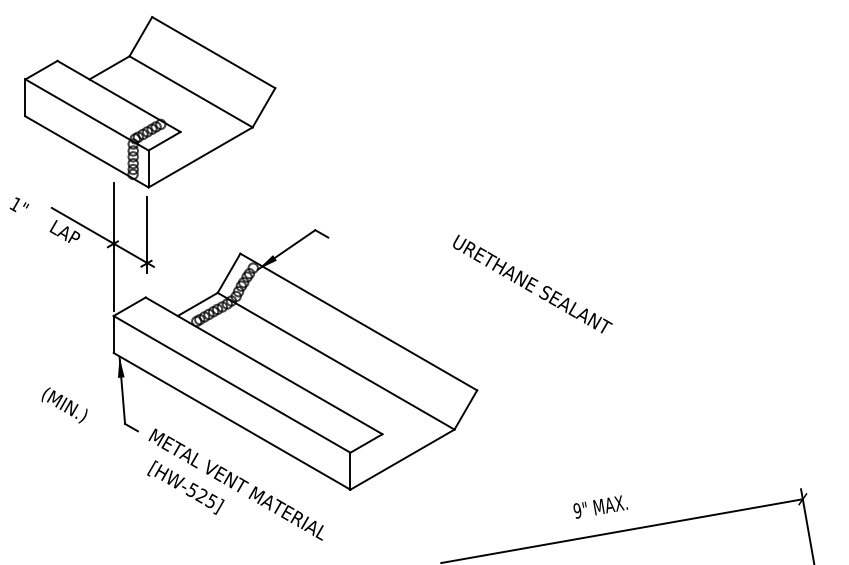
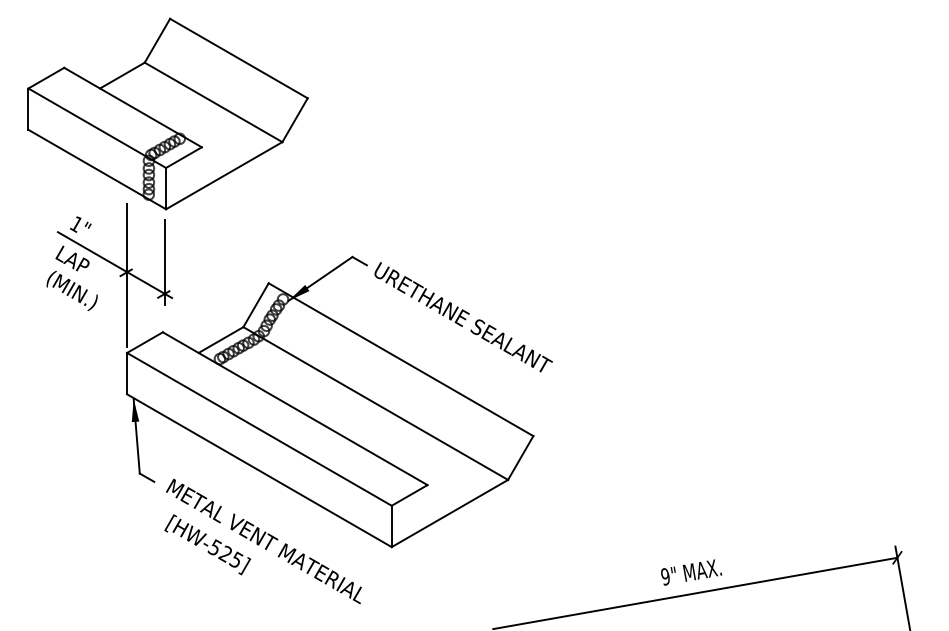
text: (19, 204) -> (80, 224), moved
text: (532, 284) -> (463, 317), moved
text: (63, 405) -> (71, 290), moved
text: (600, 507) -> (691, 572), moved

